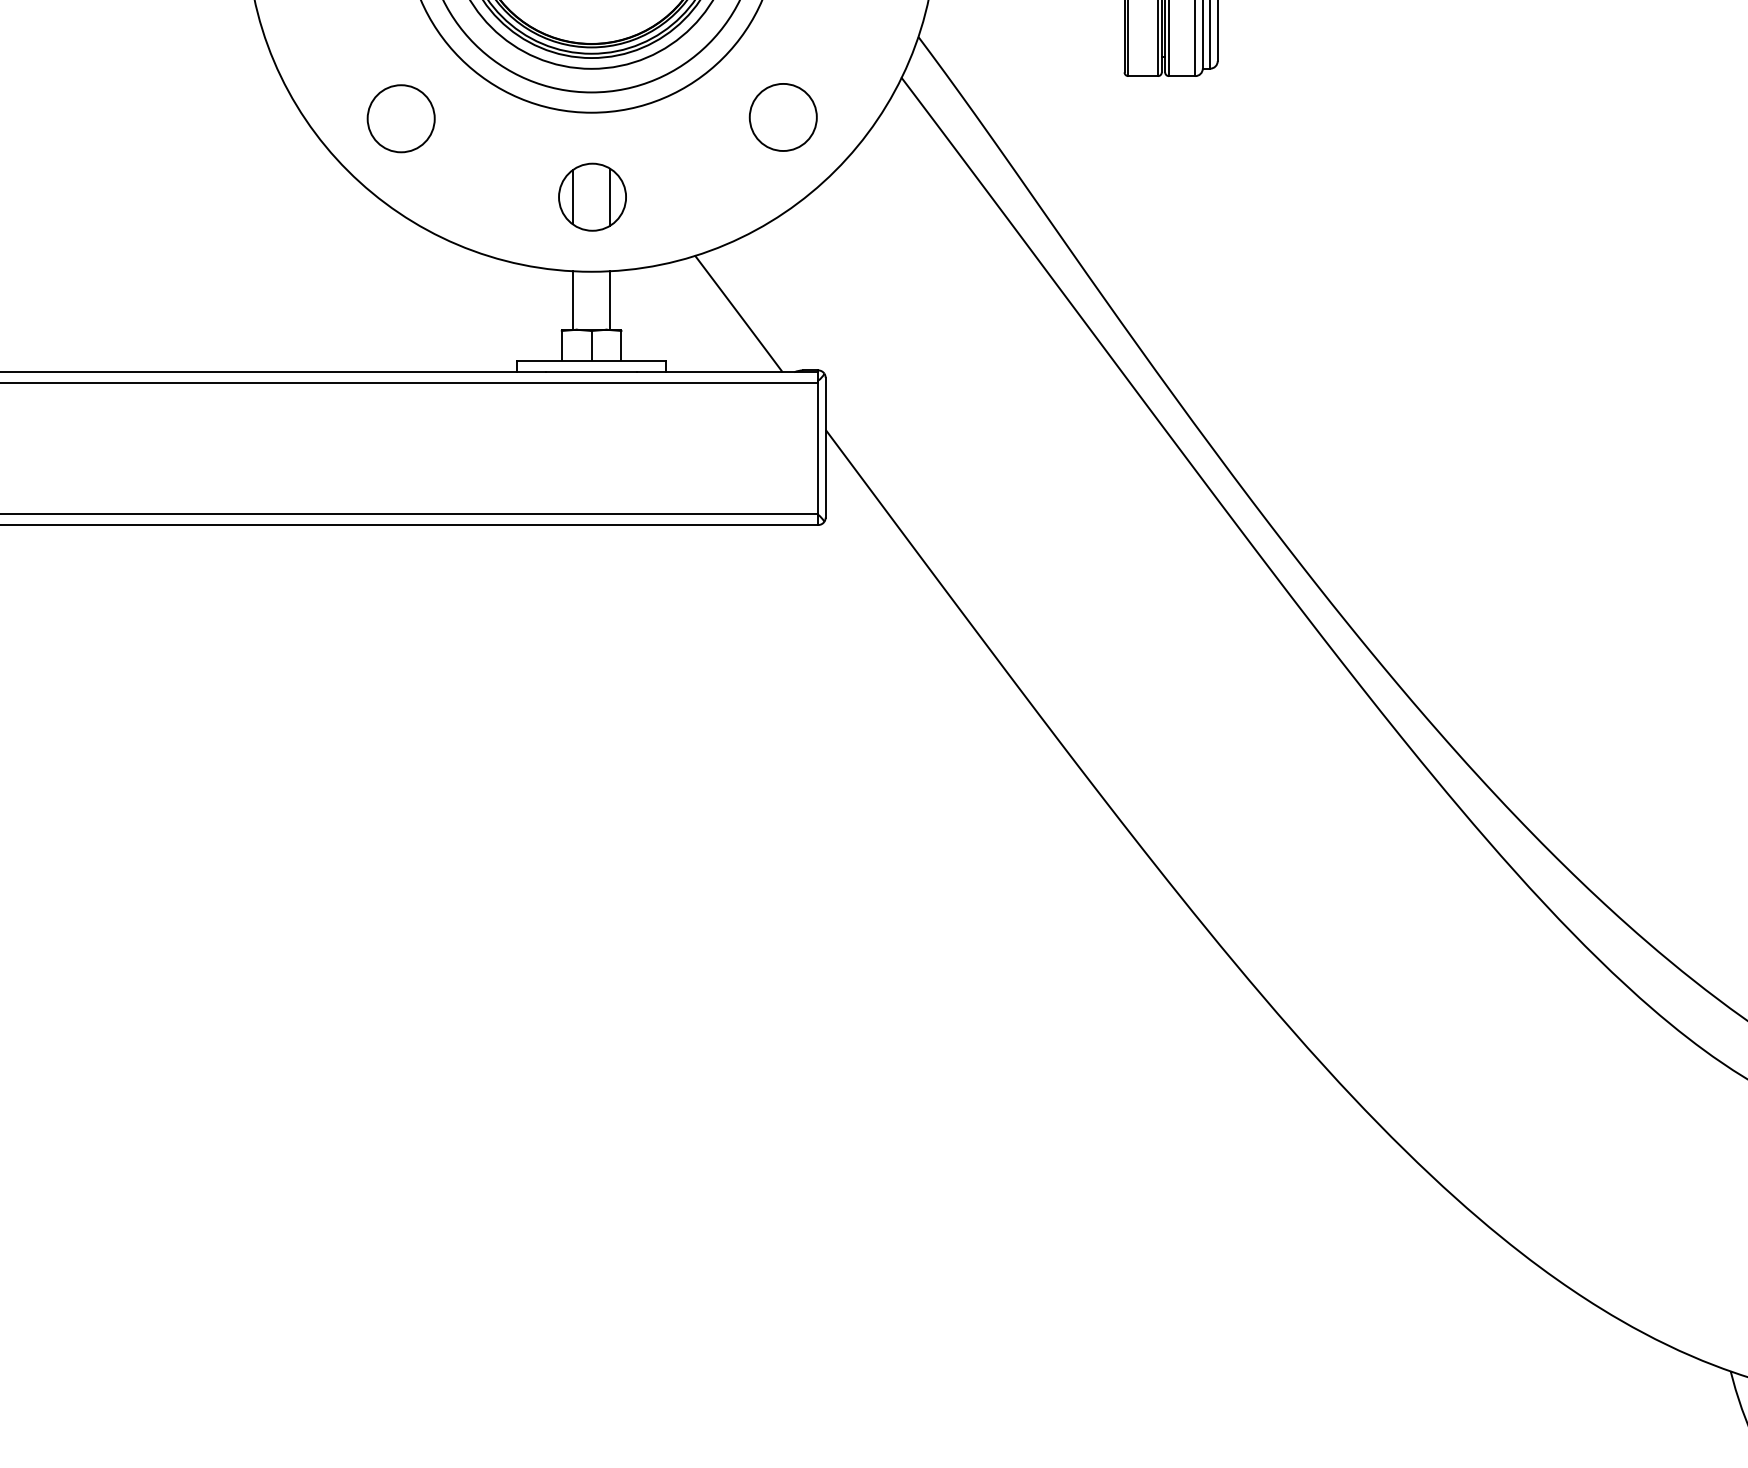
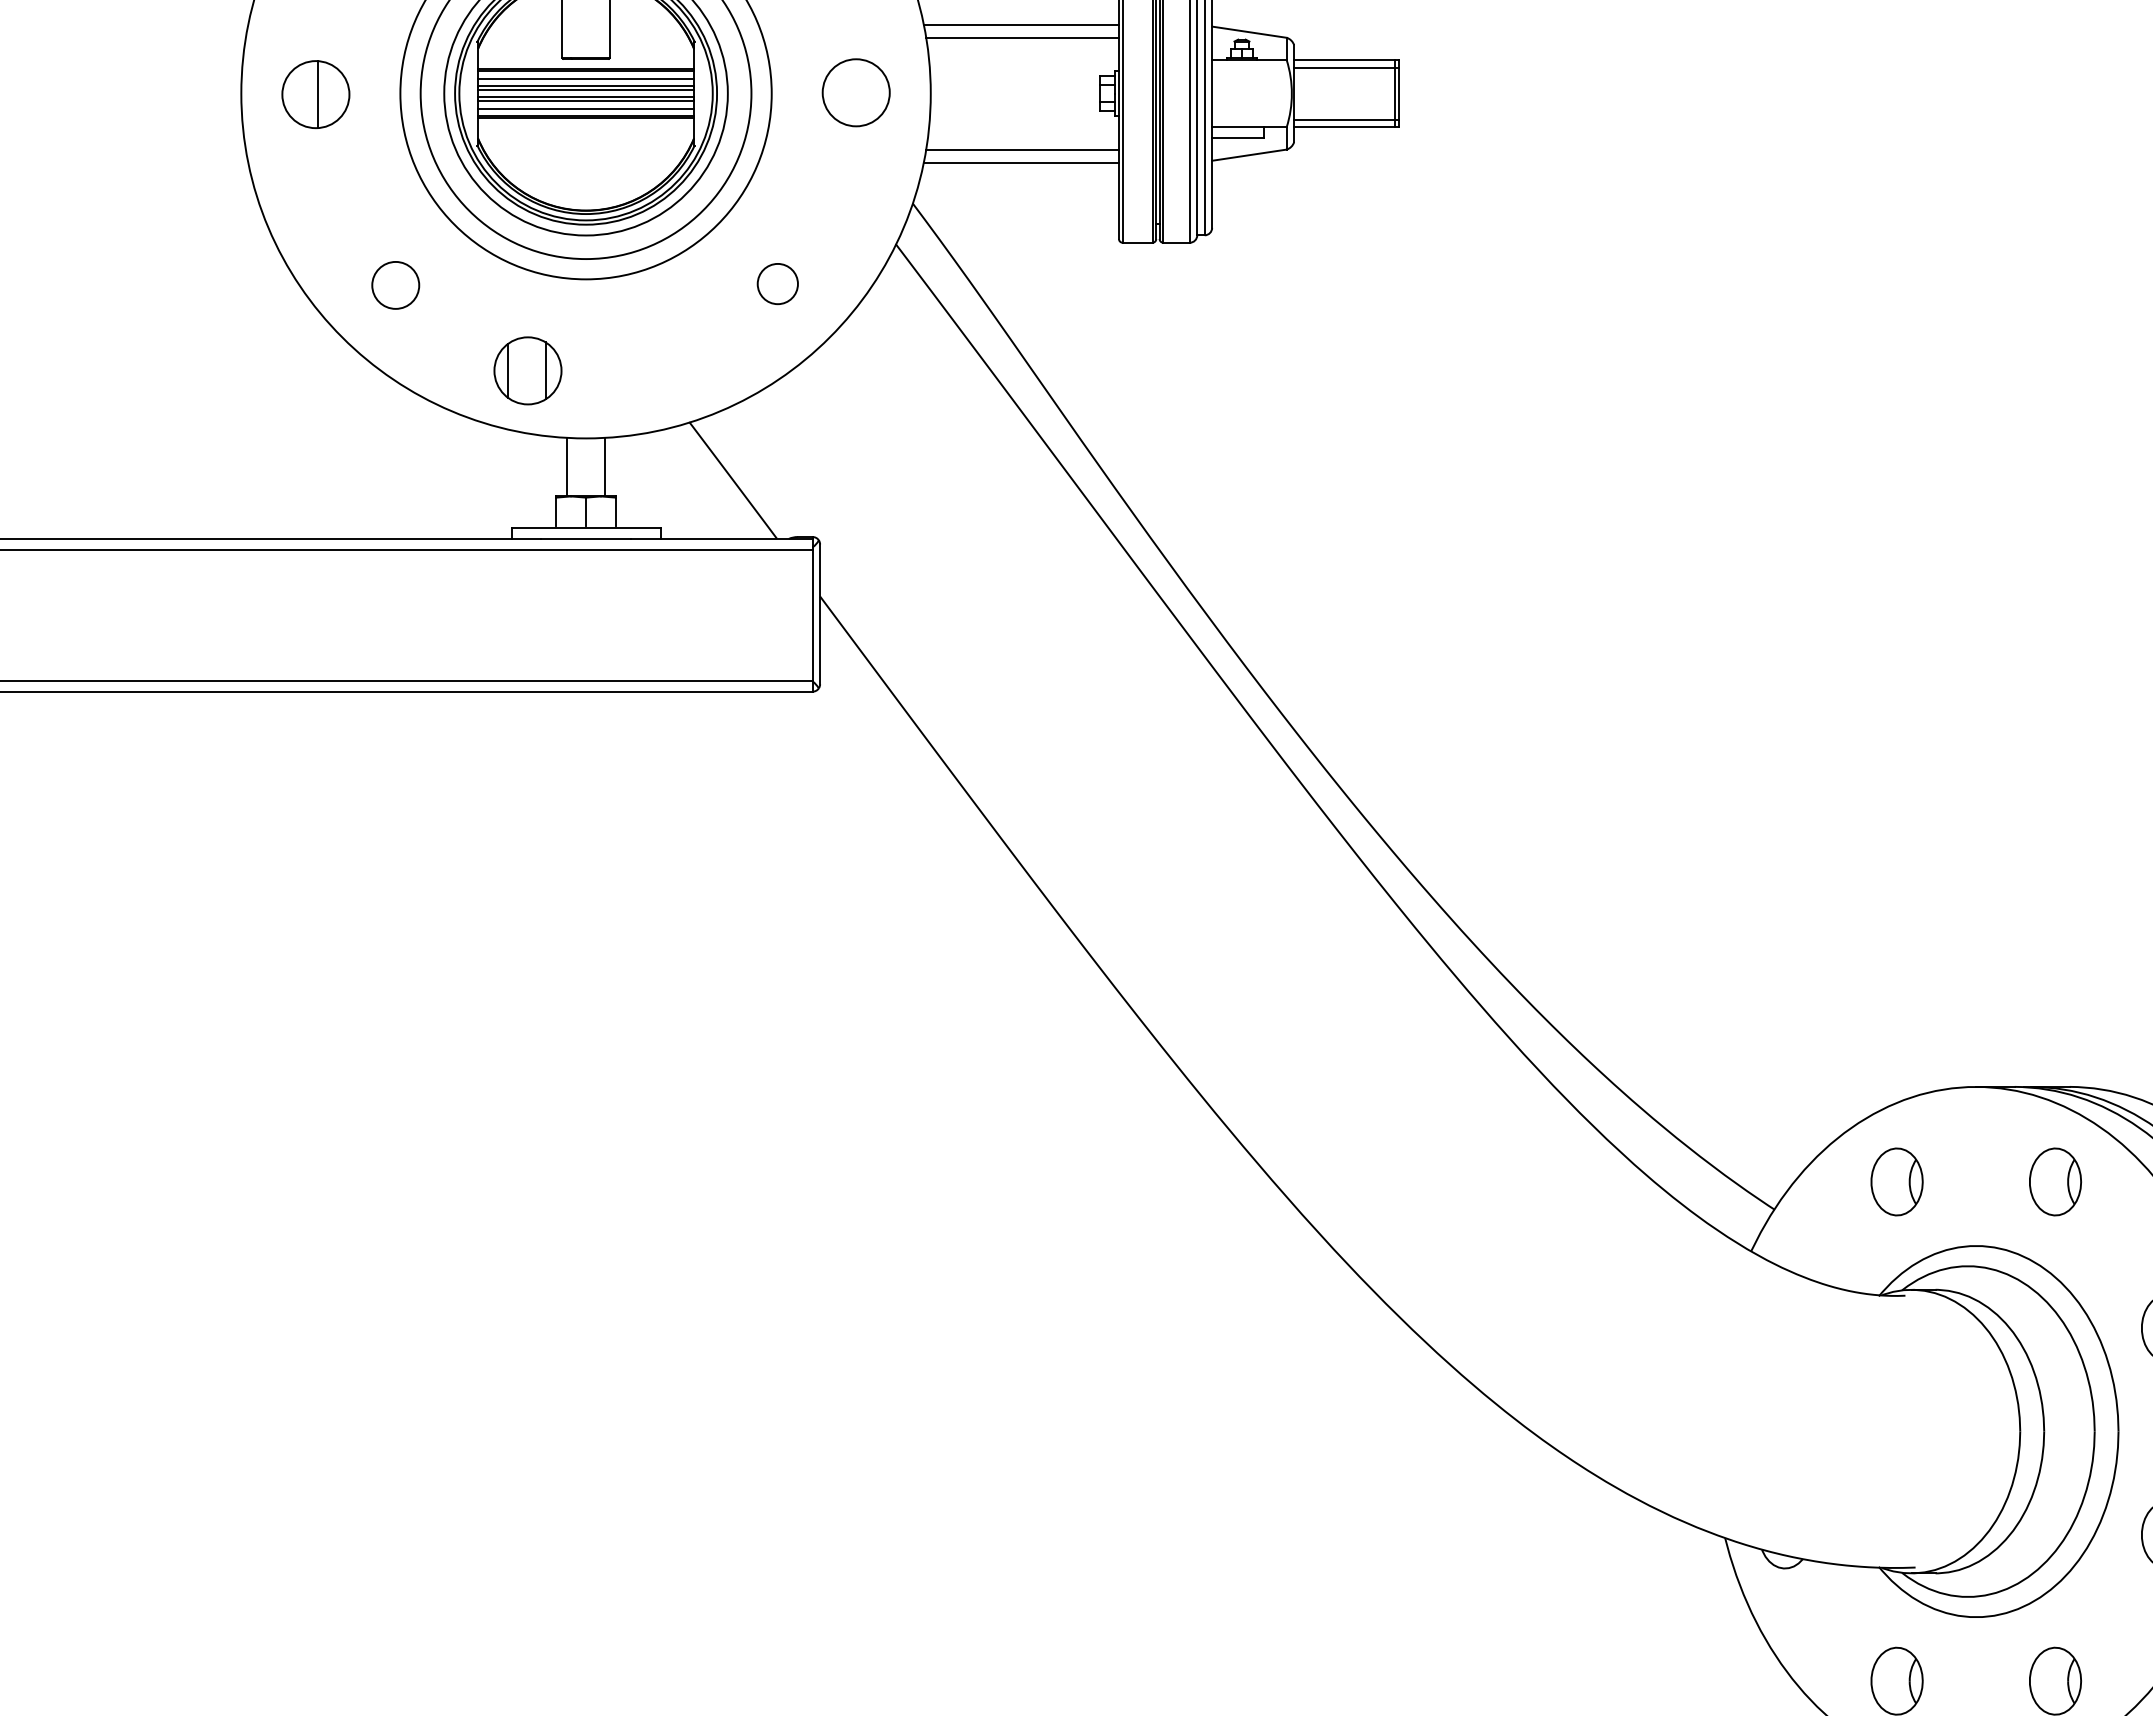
circle: (783, 116) -> (777, 283), size x0.6
circle: (401, 118) -> (395, 285), size x0.7
part: (592, 196) -> (527, 370), moved

